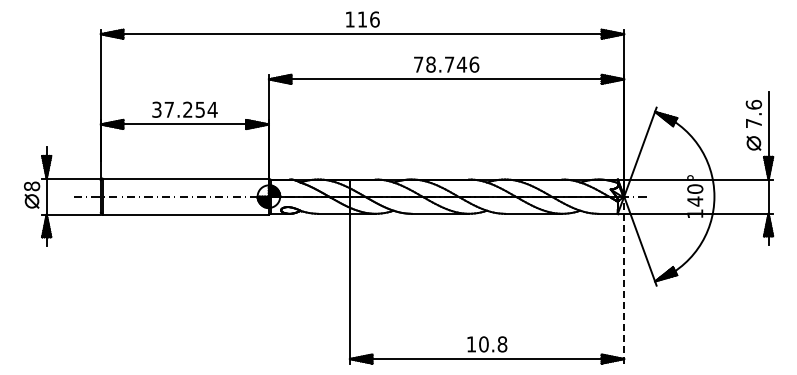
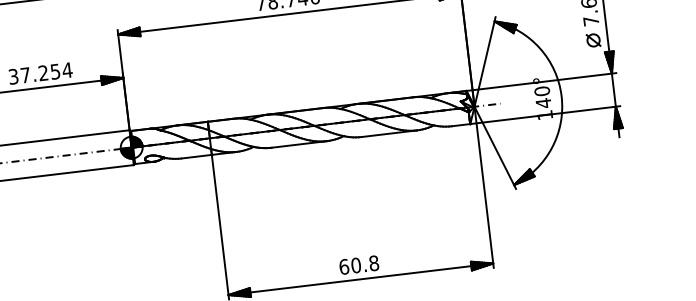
line: (624, 279) -> (484, 186), dashed -> solid
text: (471, 344) -> (344, 267), 10.8 -> 60.8

